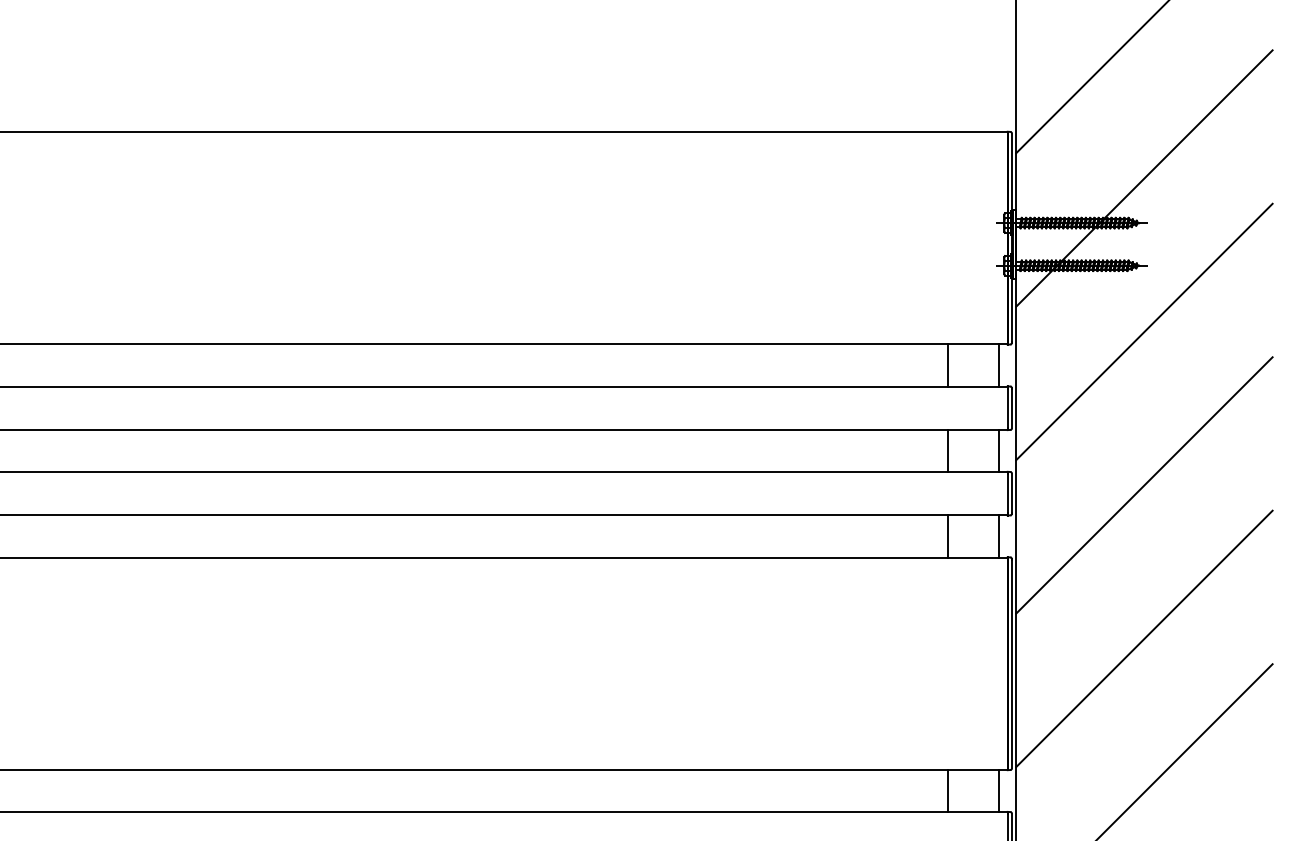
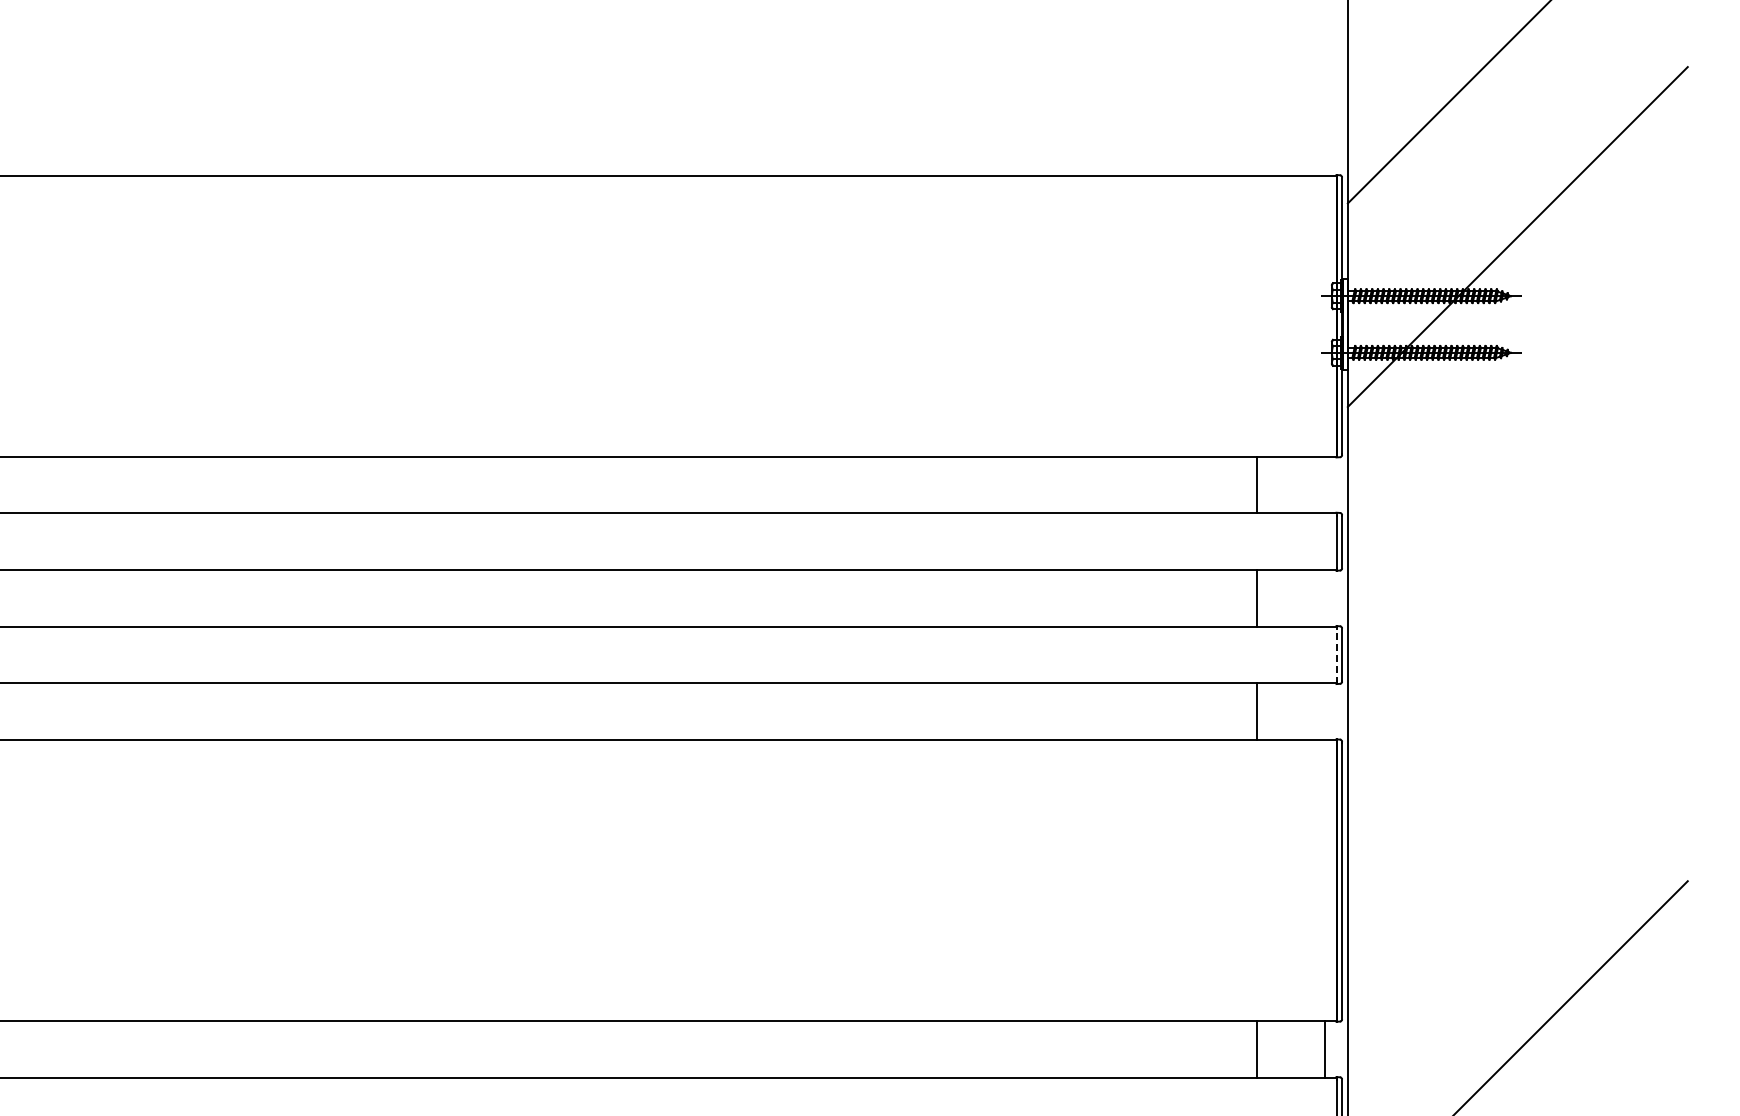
line: (1144, 331) -> (1517, 440), removed
line: (999, 365) -> (1325, 484), removed
line: (999, 451) -> (1325, 598), removed
line: (1144, 485) -> (1517, 644), removed
line: (1007, 494) -> (1336, 656), solid -> dashed
line: (999, 536) -> (1325, 711), removed
line: (1144, 638) -> (1517, 847), removed

